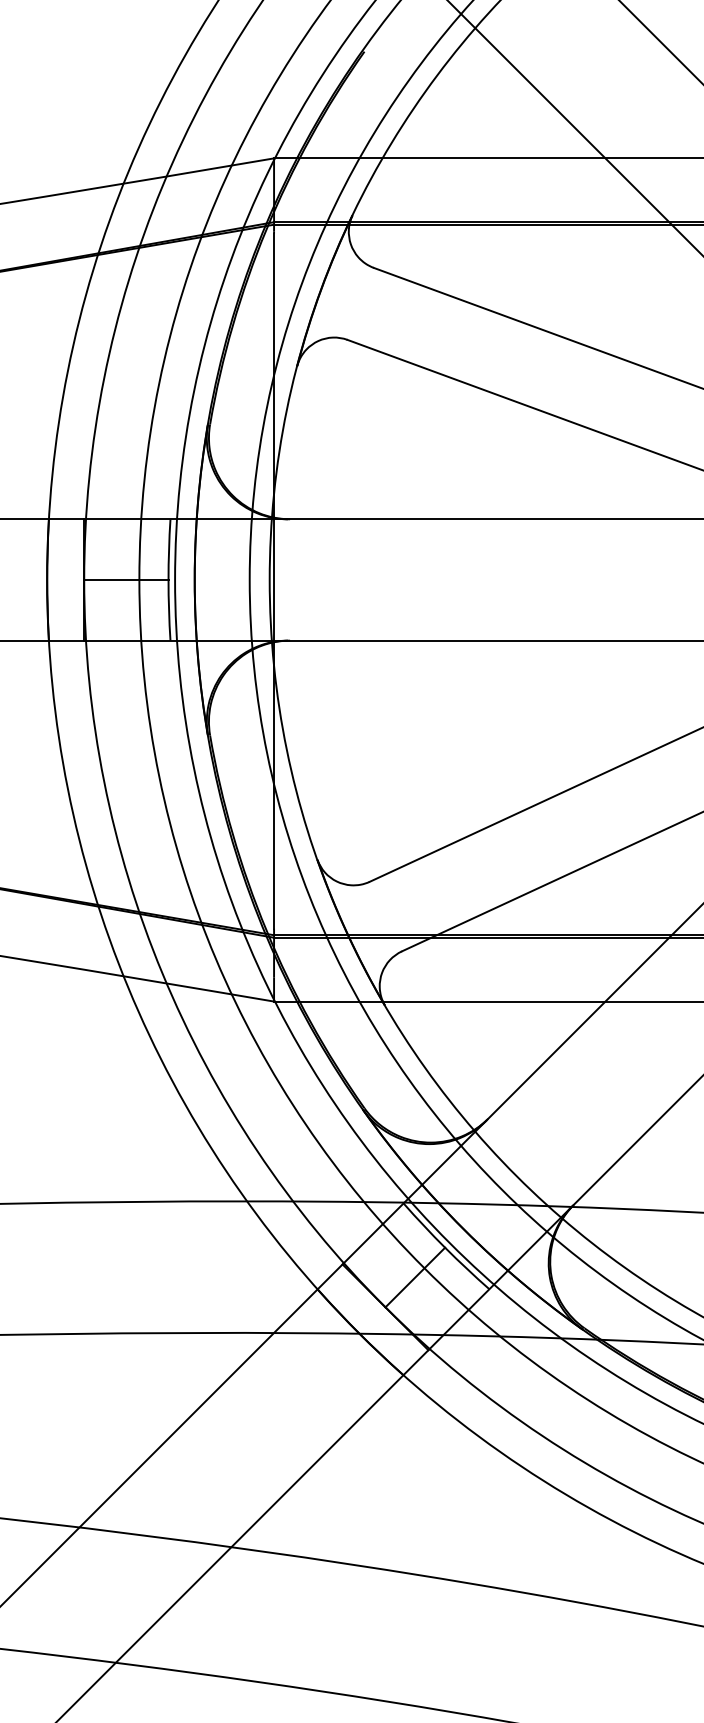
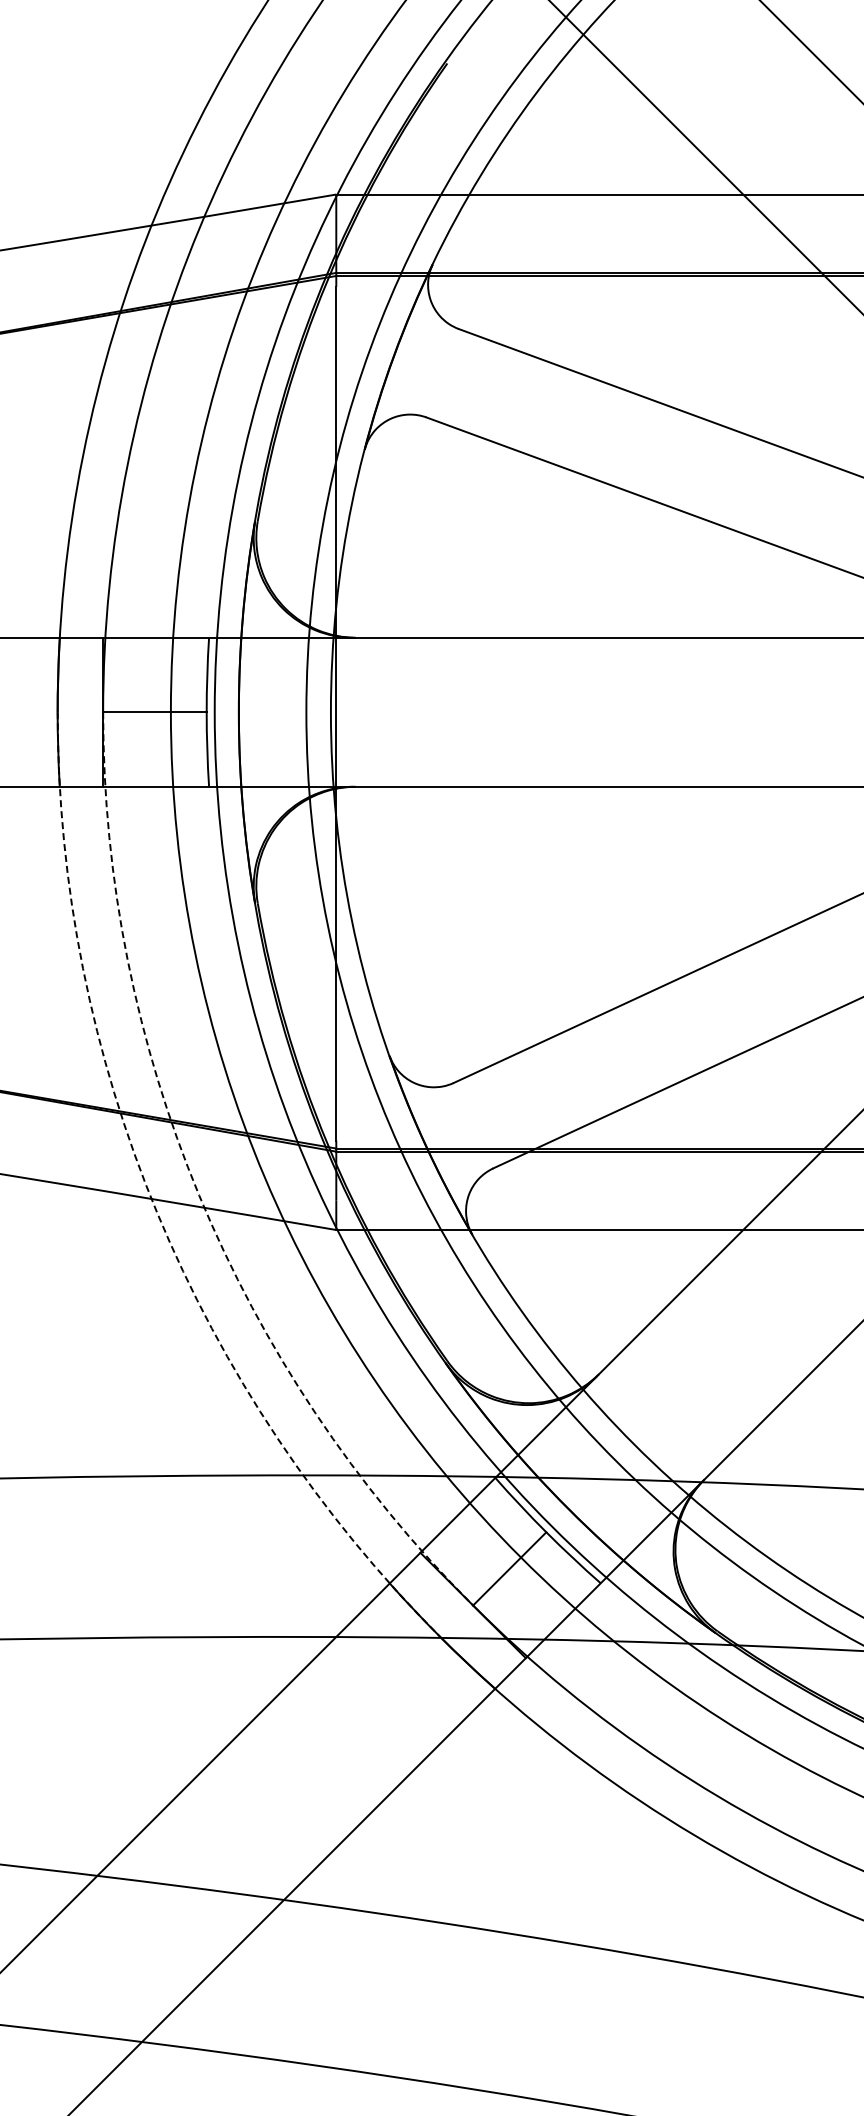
arc: (162, 973) -> (199, 1195), solid -> dashed
arc: (128, 988) -> (157, 1213), solid -> dashed

